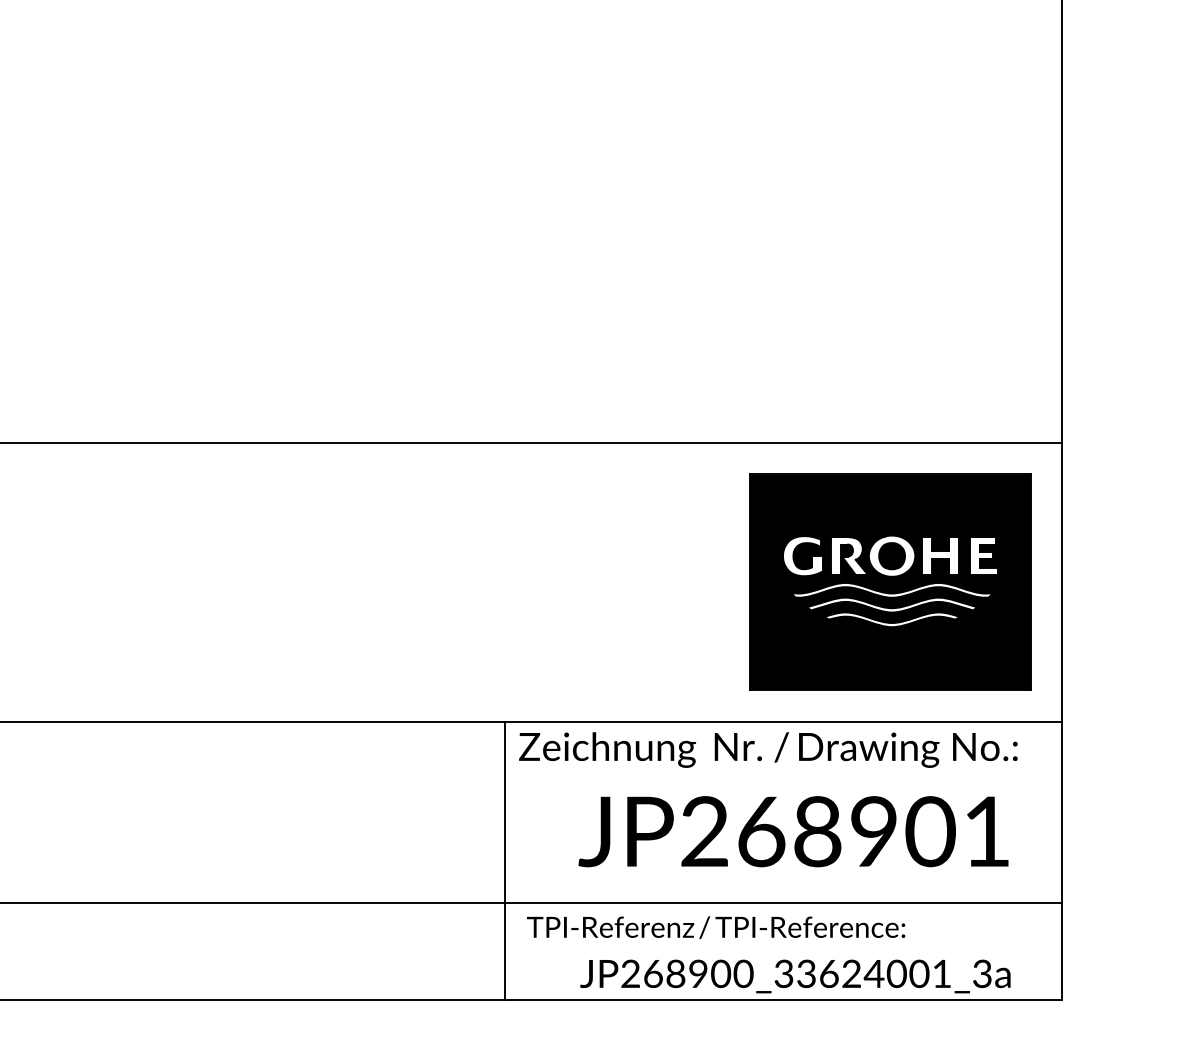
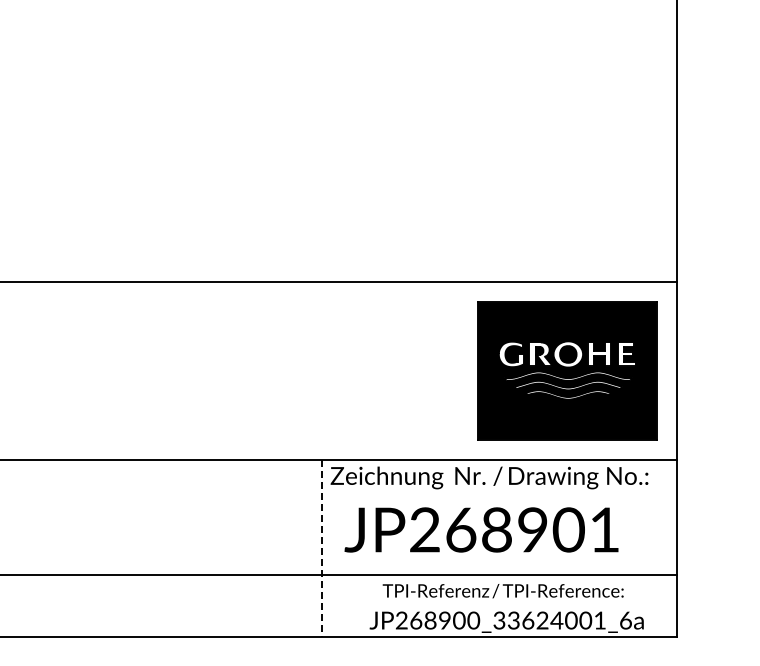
text: (793, 830) -> (481, 529), moved
line: (504, 860) -> (321, 548), solid -> dashed
text: (715, 928) -> (502, 591), moved
text: (981, 973) -> (625, 620), JP268900_33624001_3a -> JP268900_33624001_6a

